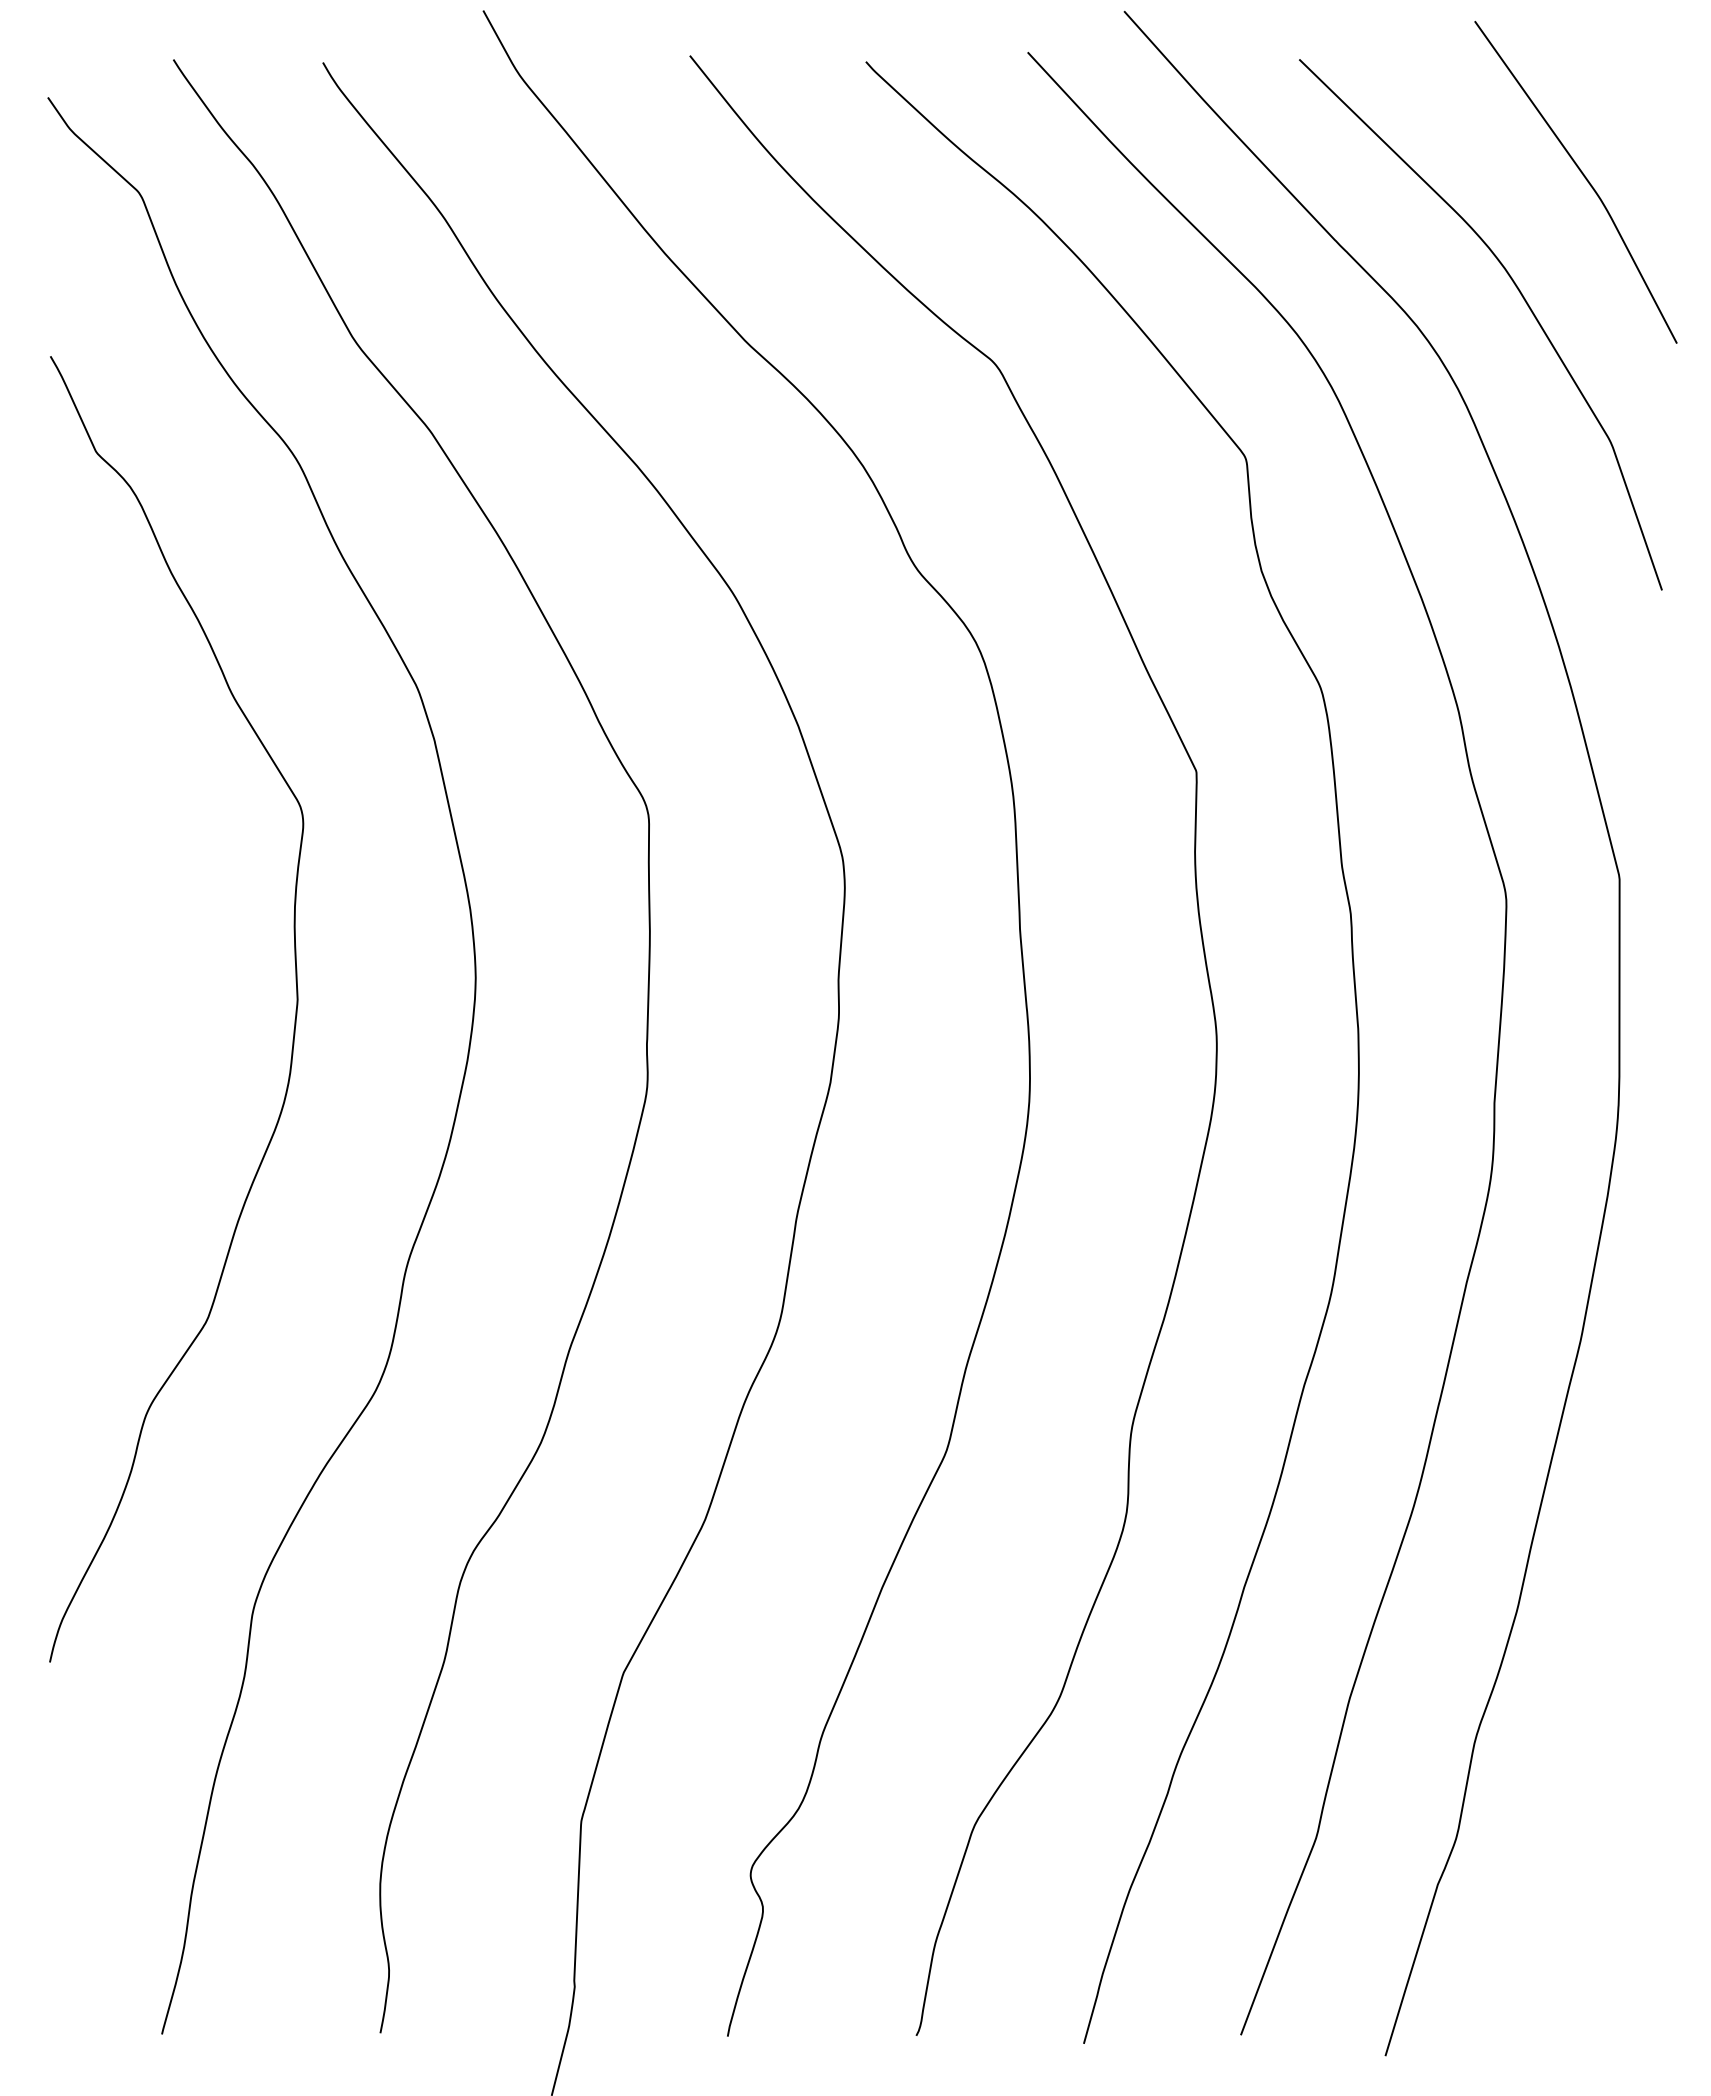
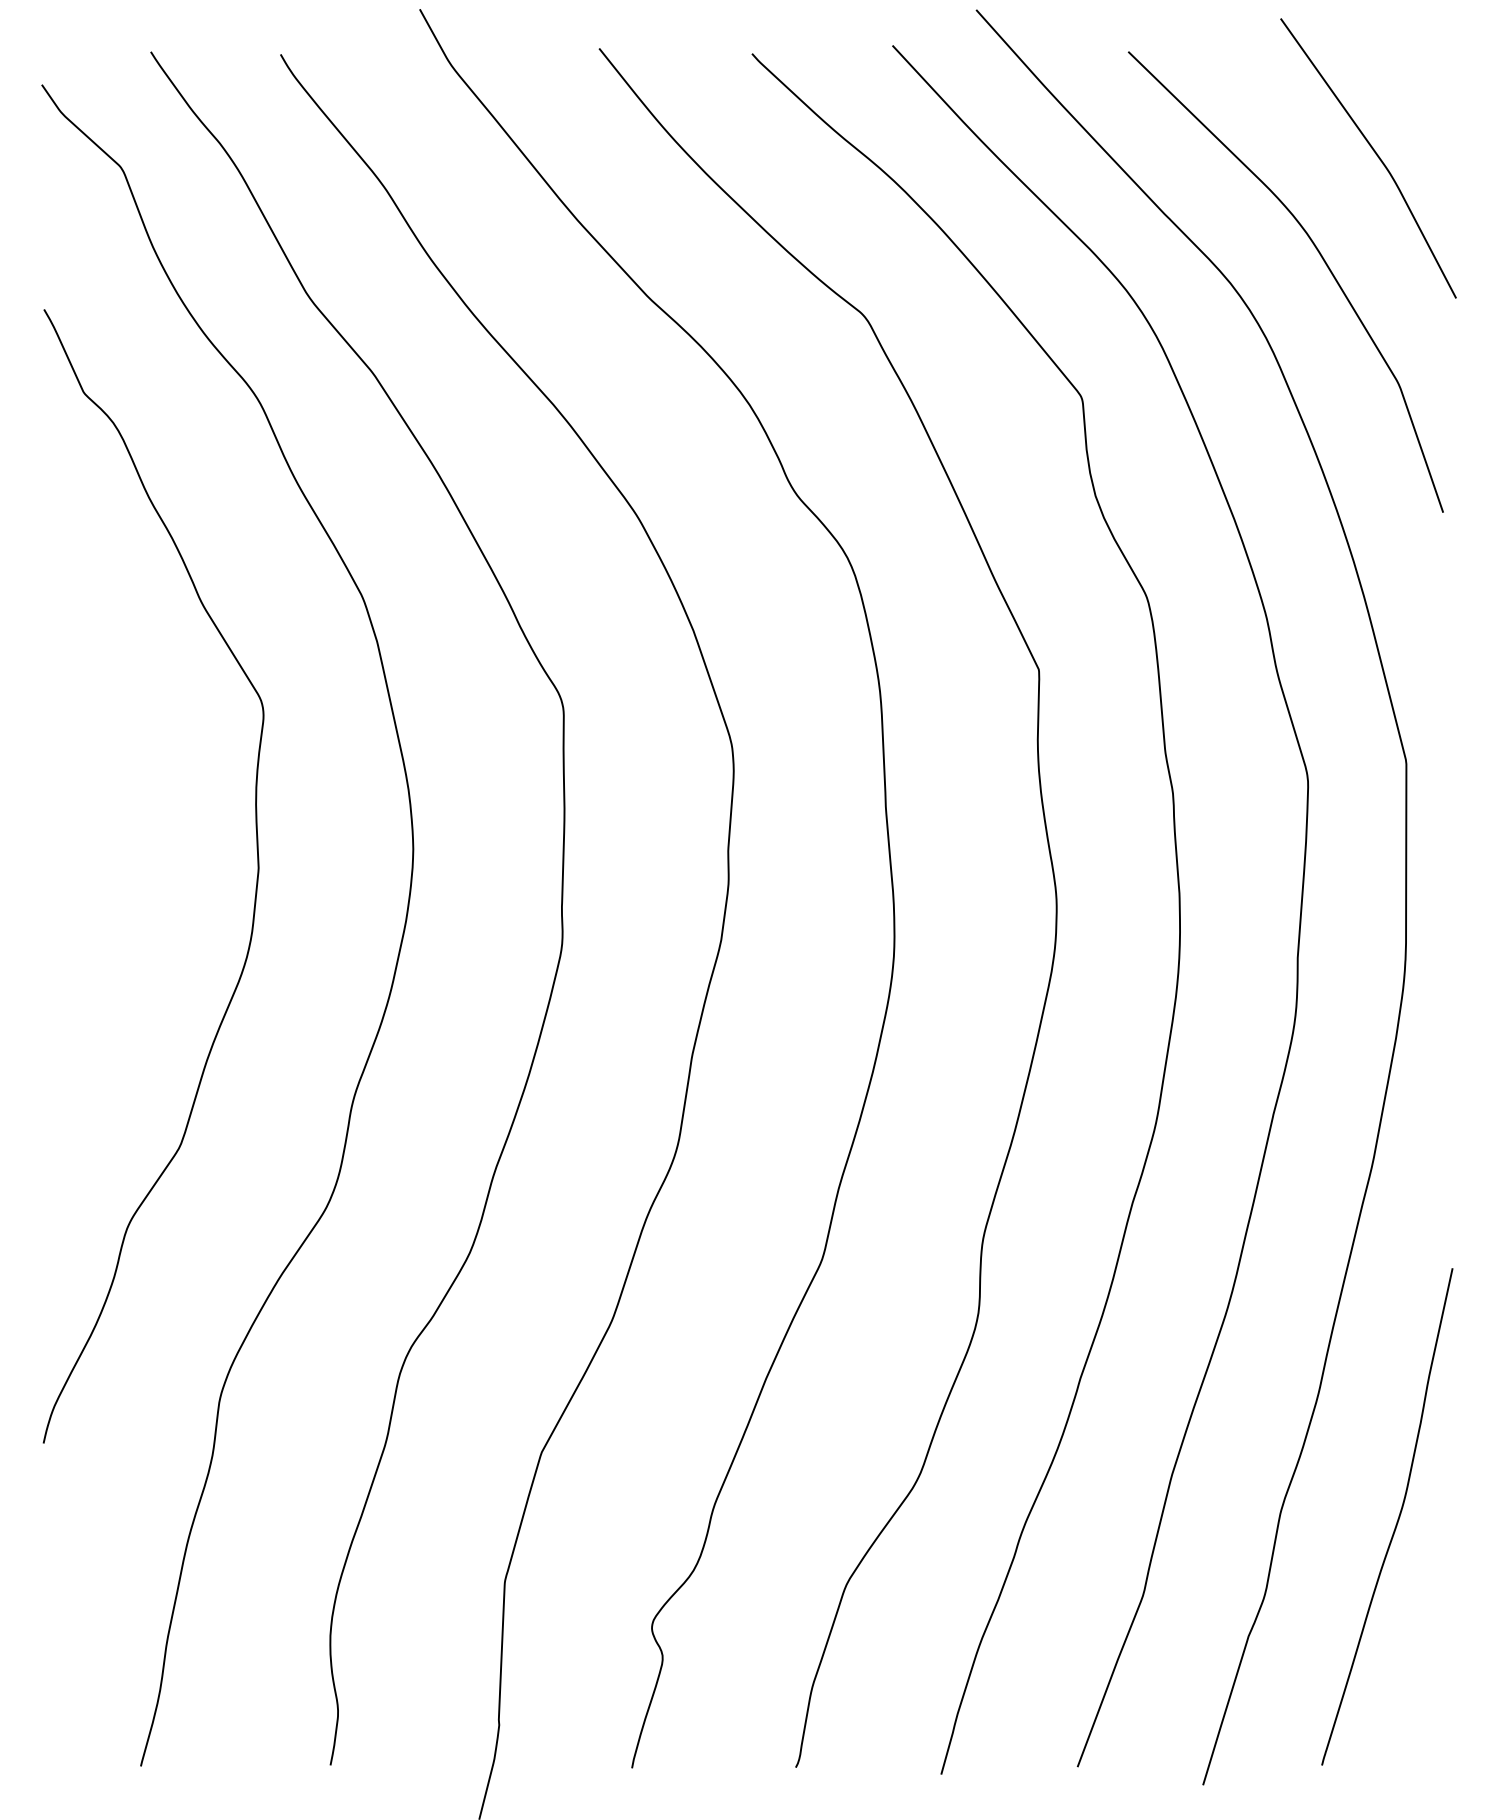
curve: (1609, 1749) -> (1397, 1519), added

